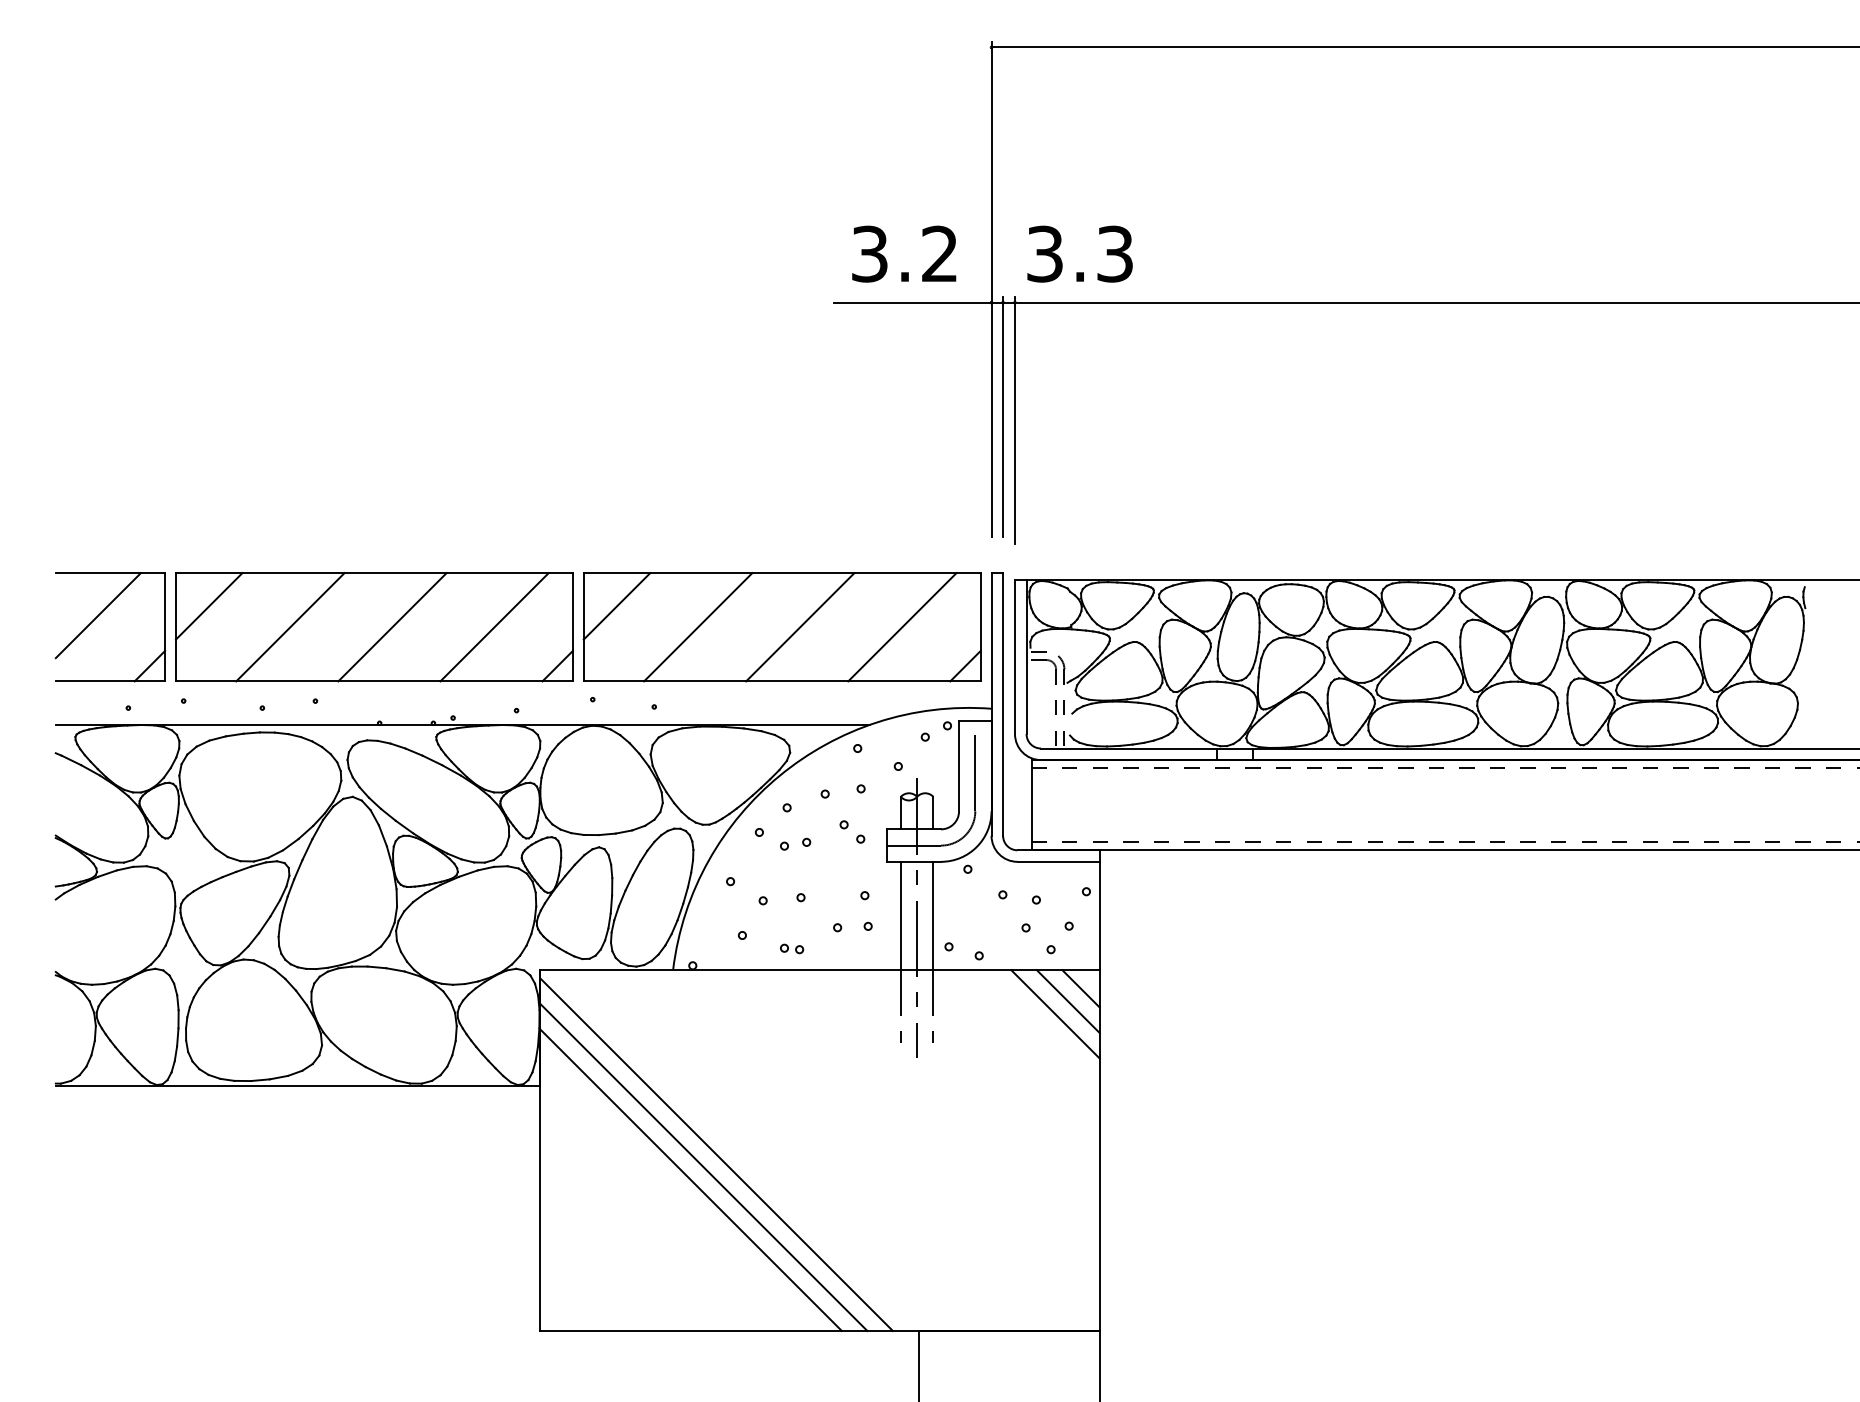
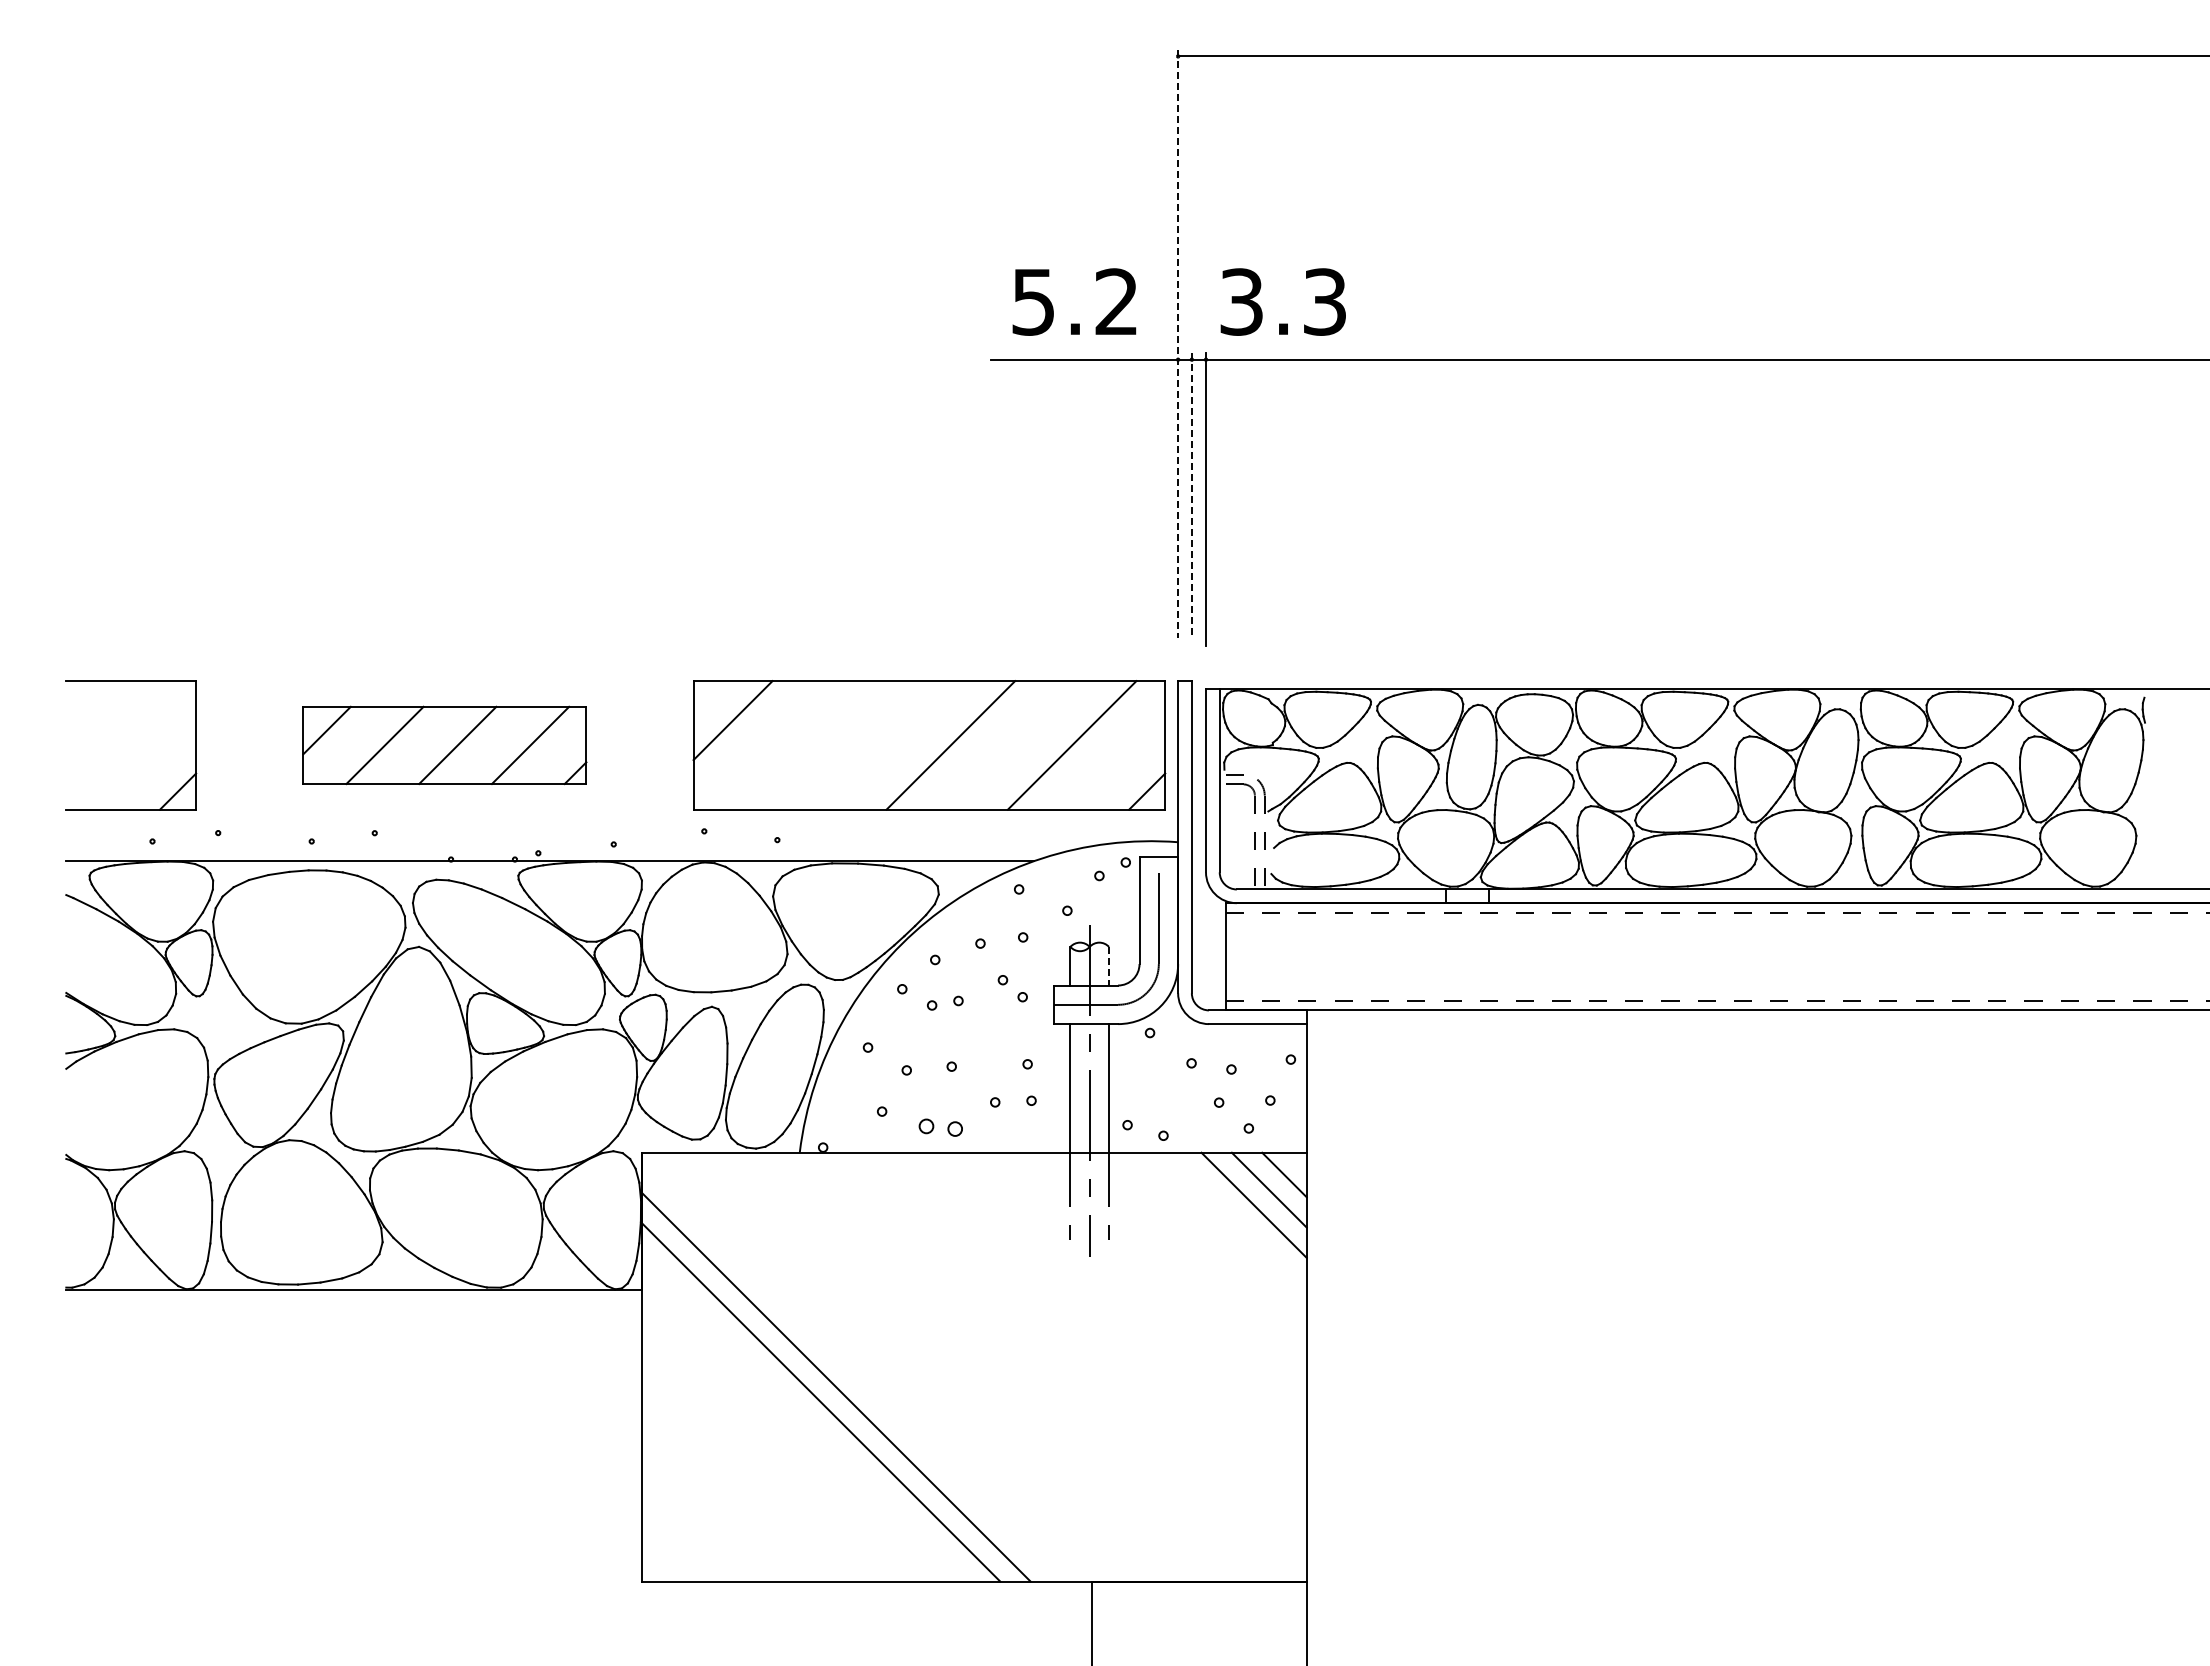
text: (869, 253) -> (1033, 301), 3.2 -> 5.2
line: (991, 289) -> (1178, 344), solid -> dashed
line: (1002, 417) -> (1191, 496), solid -> dashed
line: (98, 615) -> (116, 731), removed
part: (374, 627) -> (444, 745), size x0.6
line: (698, 627) -> (829, 745), removed
line: (933, 813) -> (1109, 966), solid -> dashed
part: (792, 948) -> (941, 1127), size x1.6
line: (716, 1154) -> (851, 1371), removed

